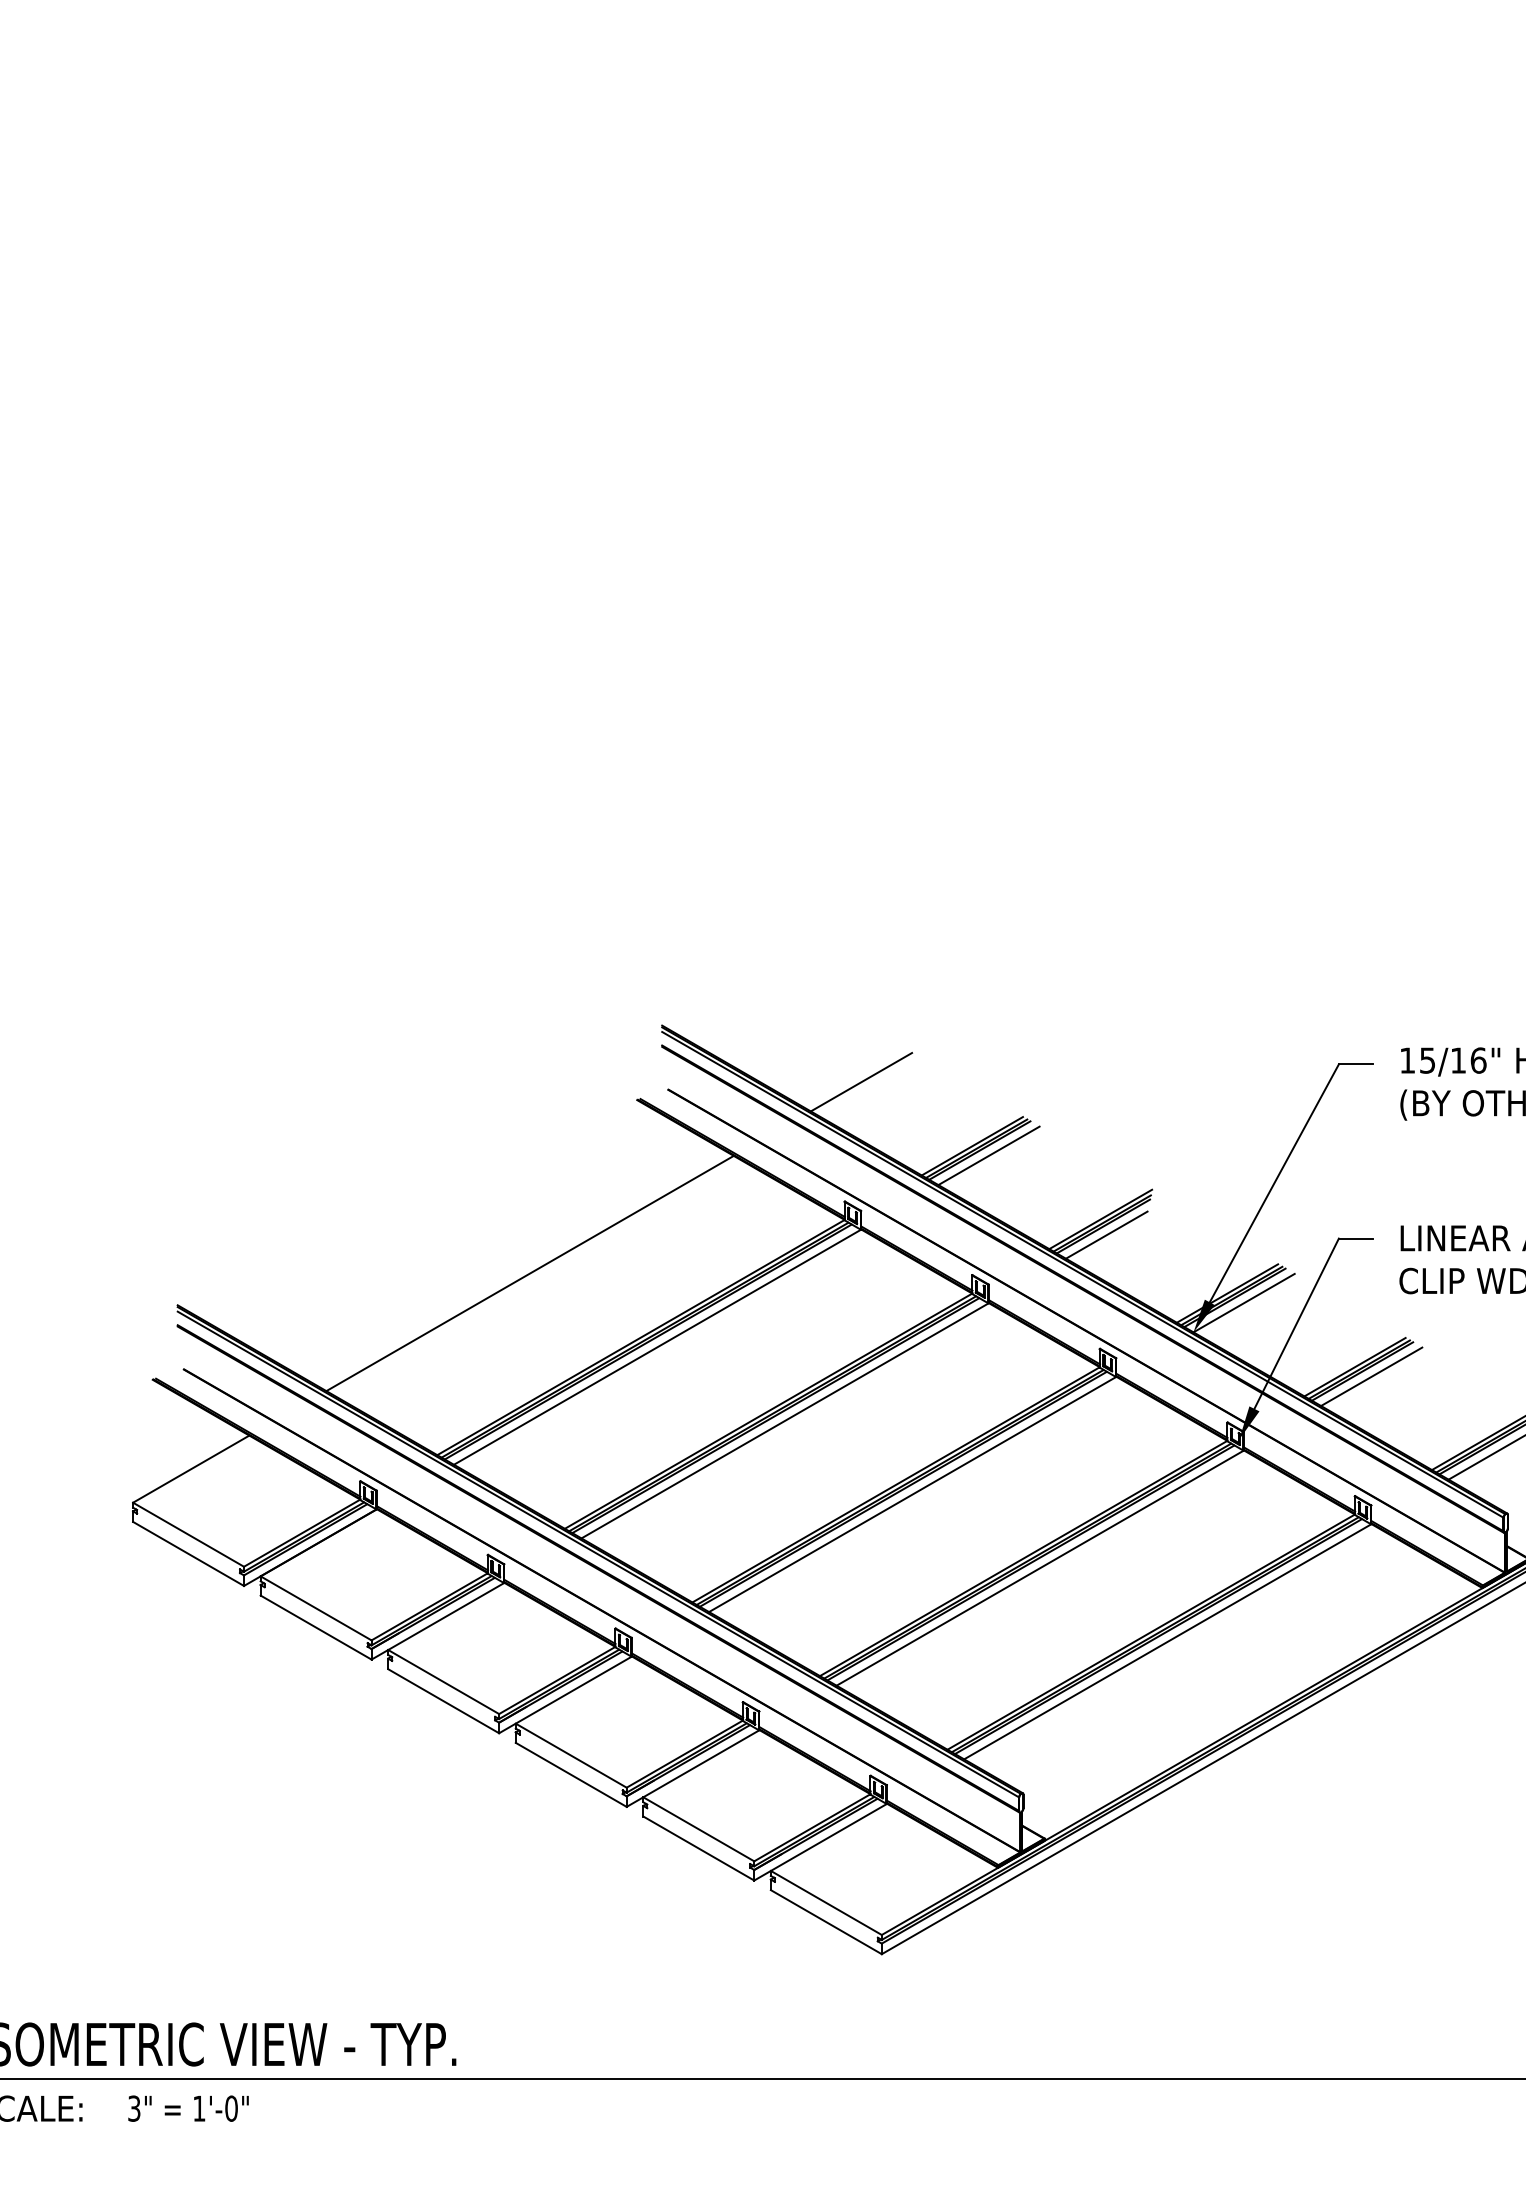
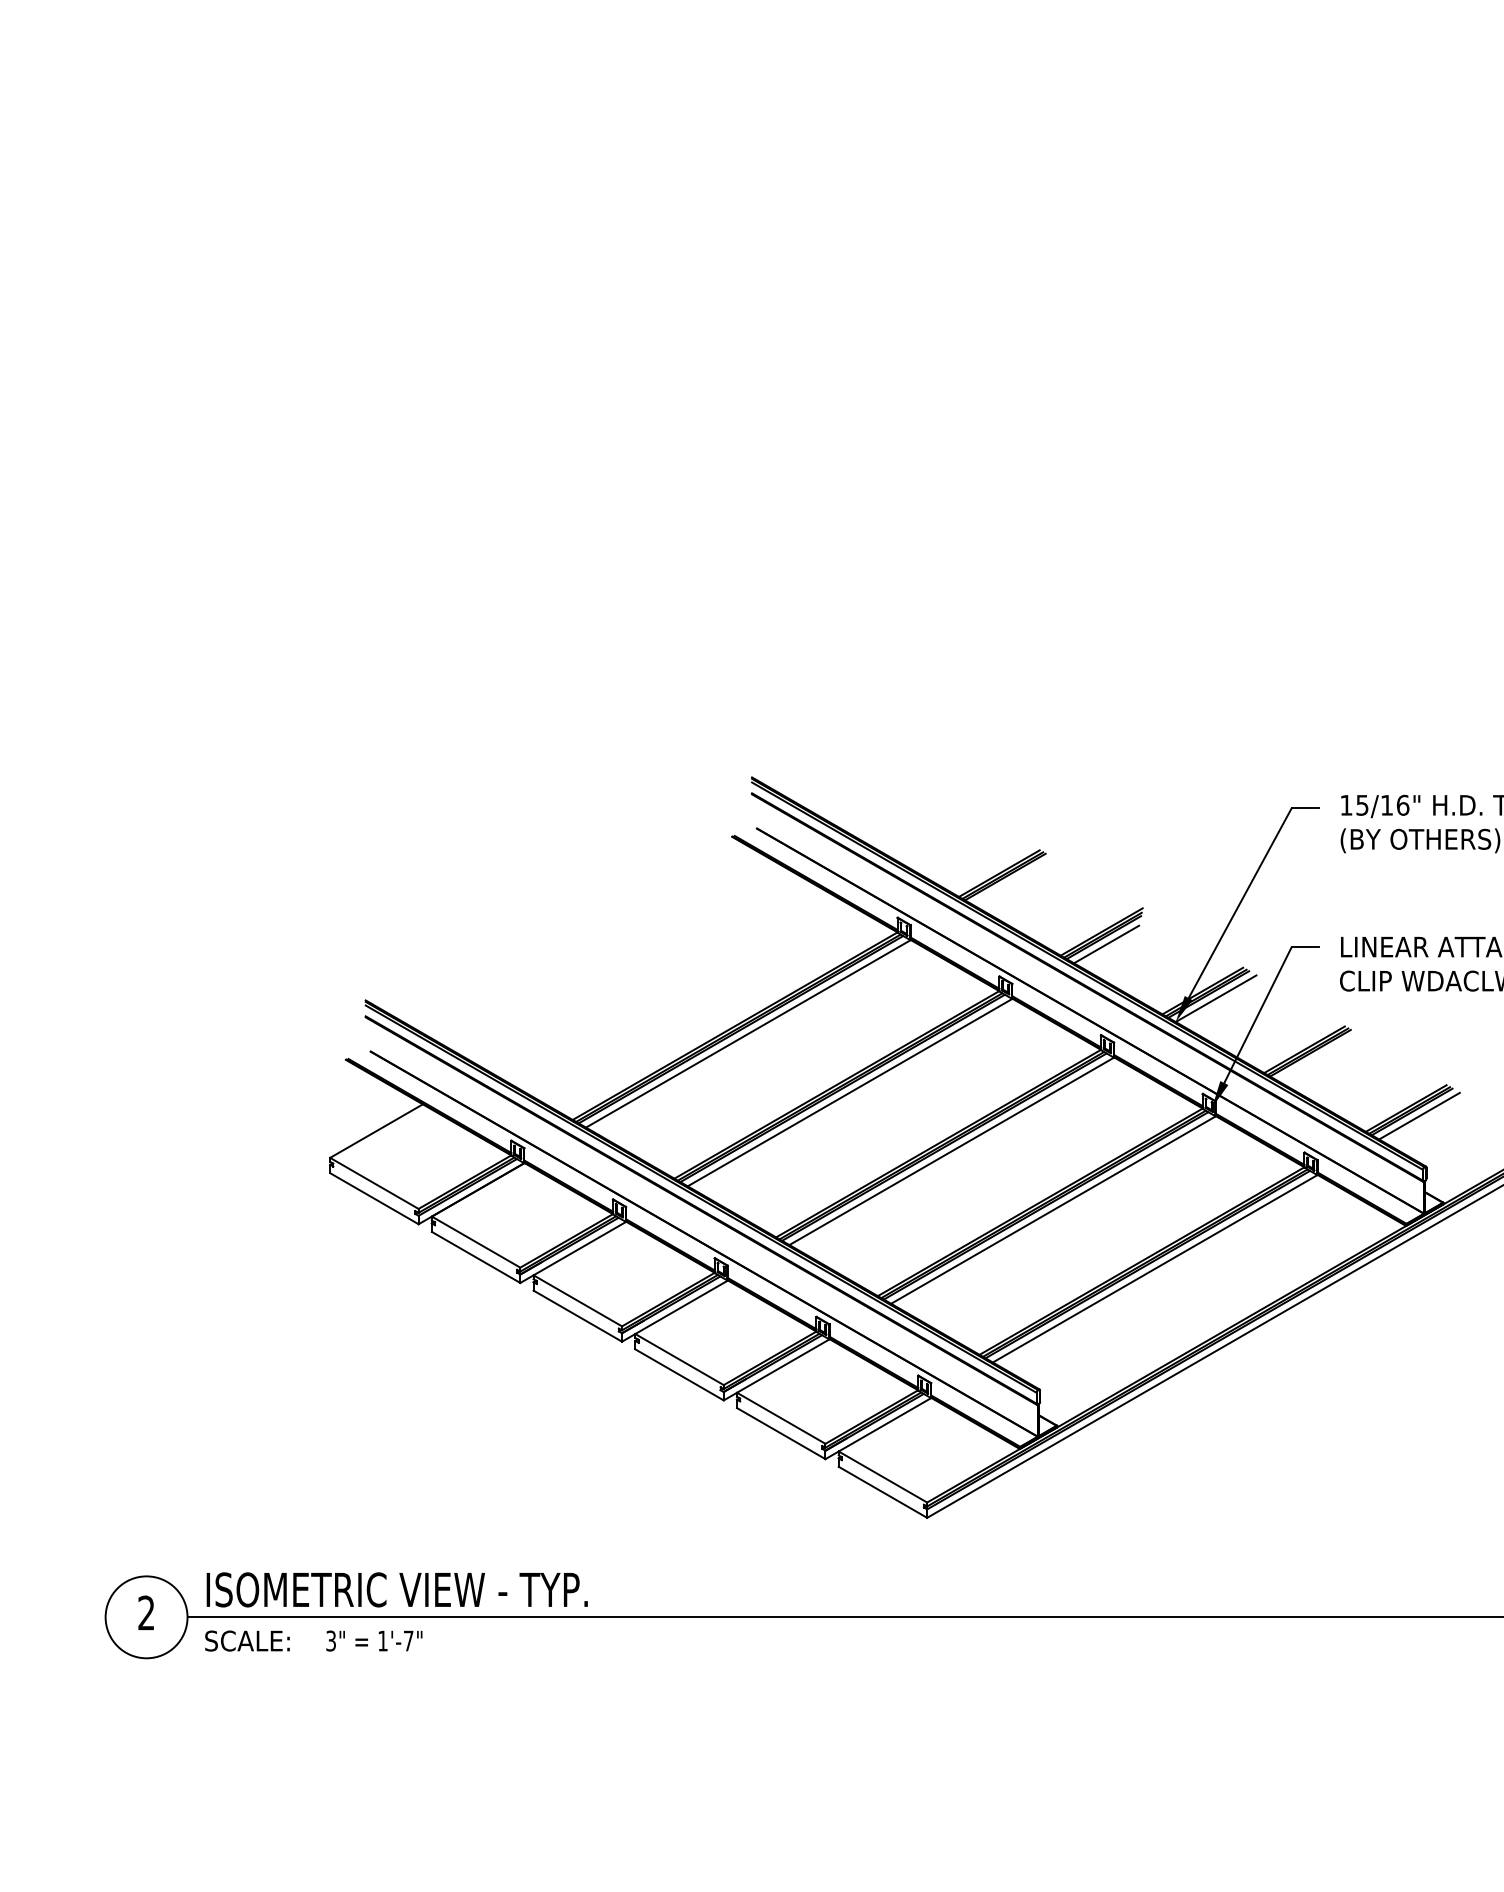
line: (860, 1082) -> (910, 822), removed
line: (988, 1154) -> (1012, 880), removed
line: (529, 1272) -> (646, 974), removed
line: (1371, 1376) -> (1317, 1057), removed
text: (231, 2107) -> (408, 1640), 1'-0" -> 1'-7"

